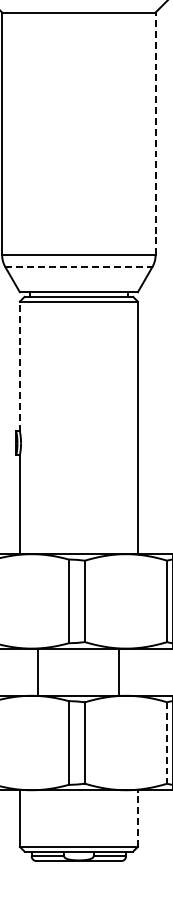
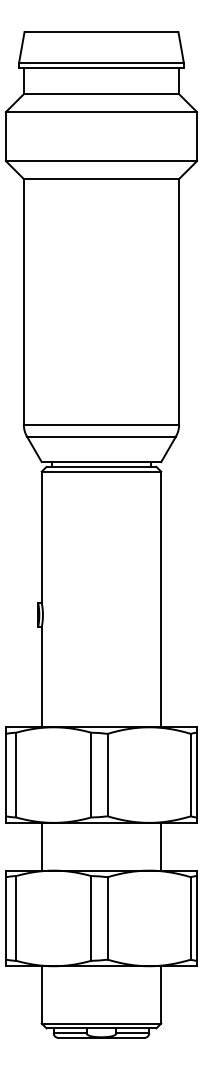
line: (155, 133) -> (179, 301), dashed -> solid
line: (78, 266) -> (101, 436), dashed -> solid
line: (19, 366) -> (41, 537), dashed -> solid
line: (37, 671) -> (41, 846), moved
line: (119, 671) -> (161, 846), moved
line: (166, 743) -> (190, 918), dashed -> solid
line: (138, 818) -> (161, 994), dashed -> solid

